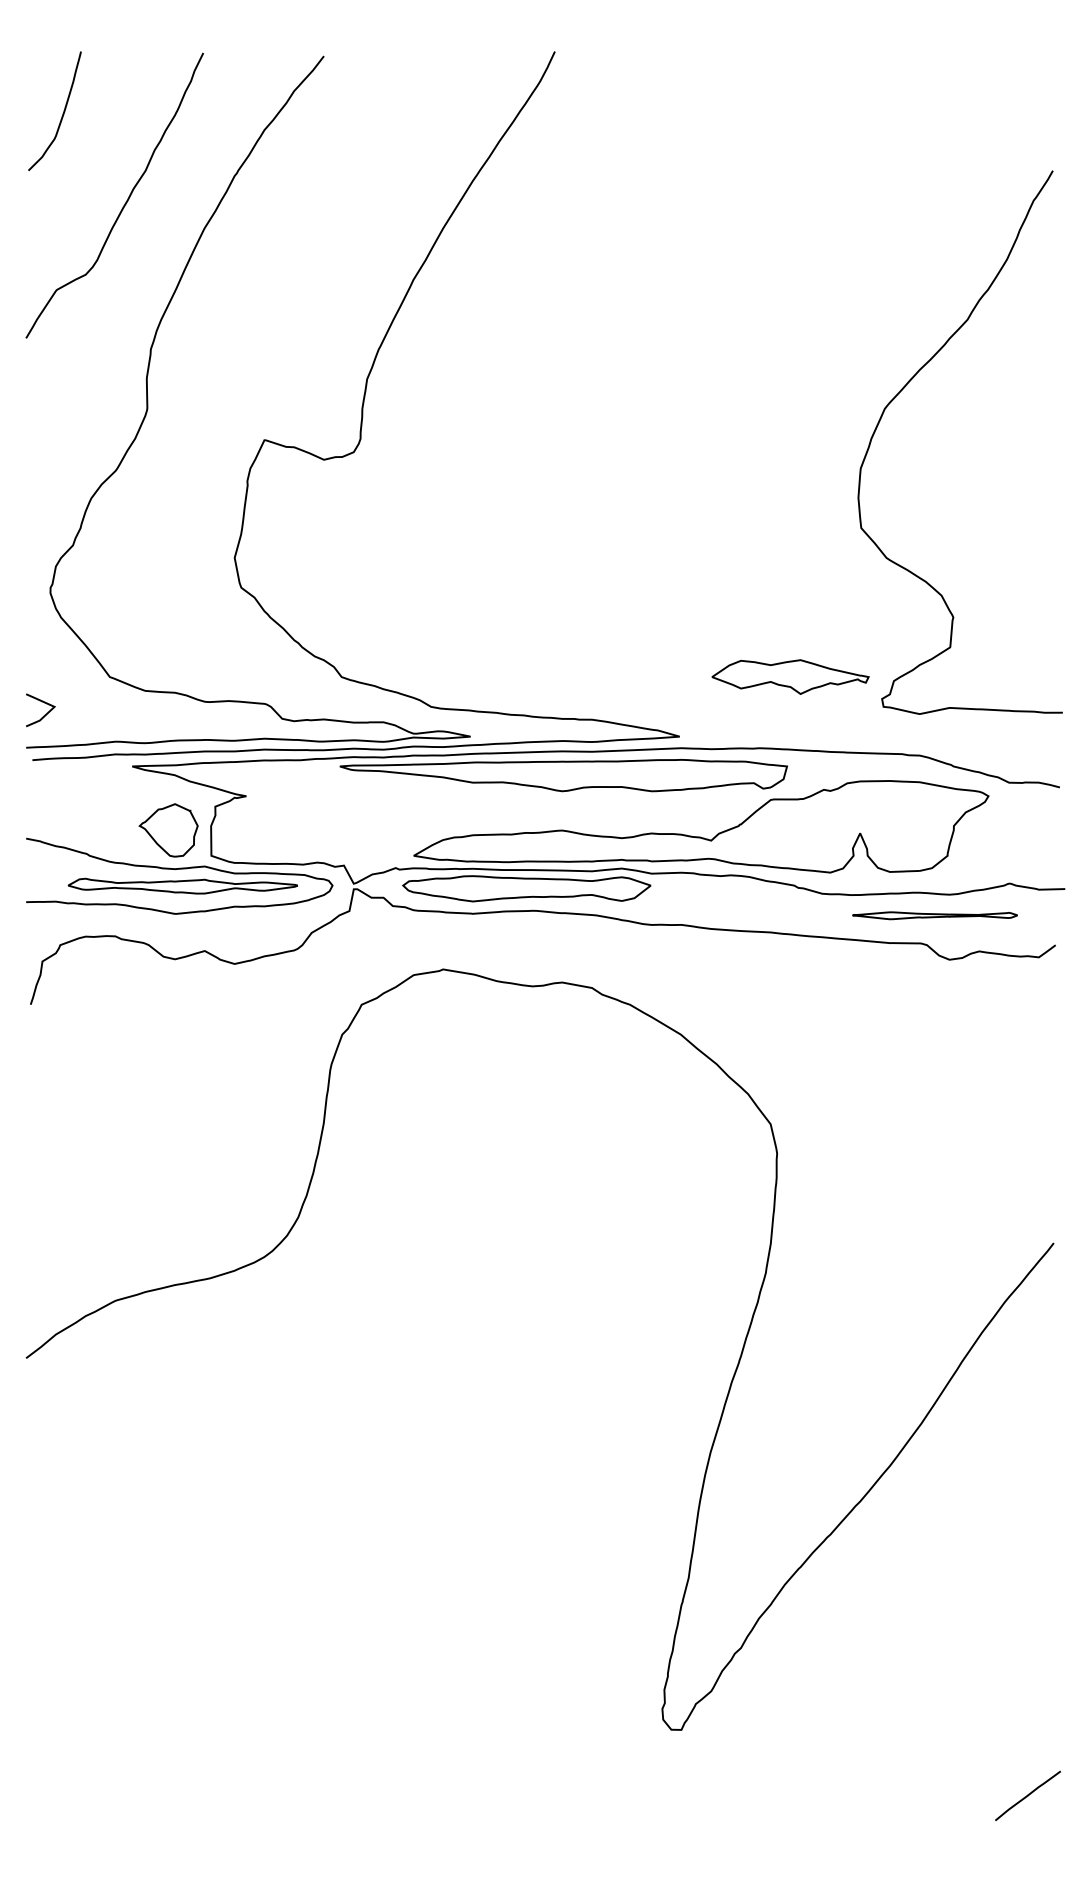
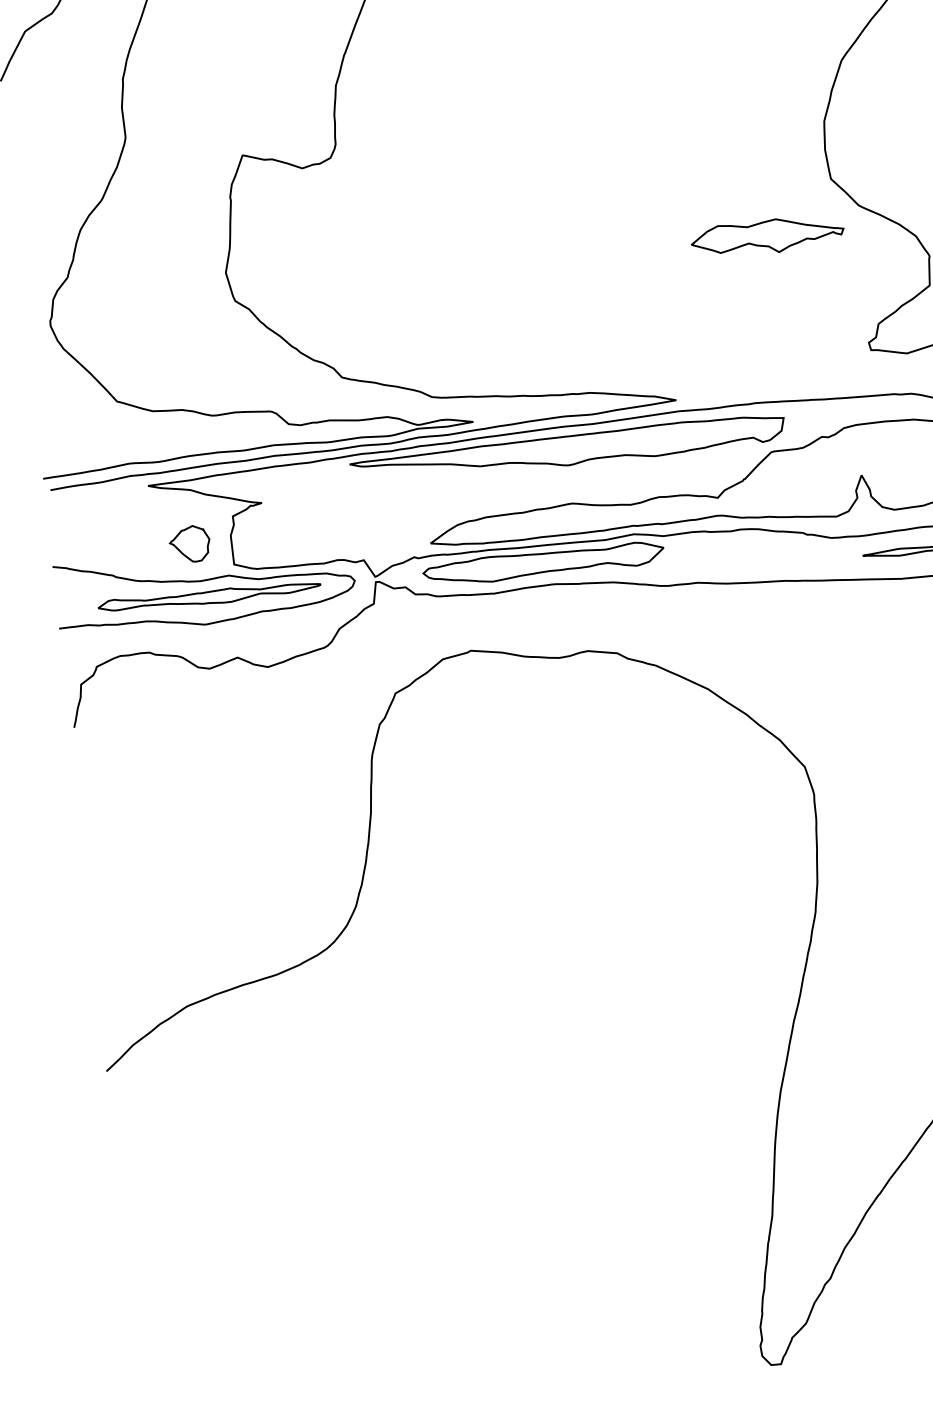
part: (790, 676) -> (767, 236), moved
line: (44, 714) -> (57, 444), removed
part: (168, 830) -> (189, 544), size x0.7

